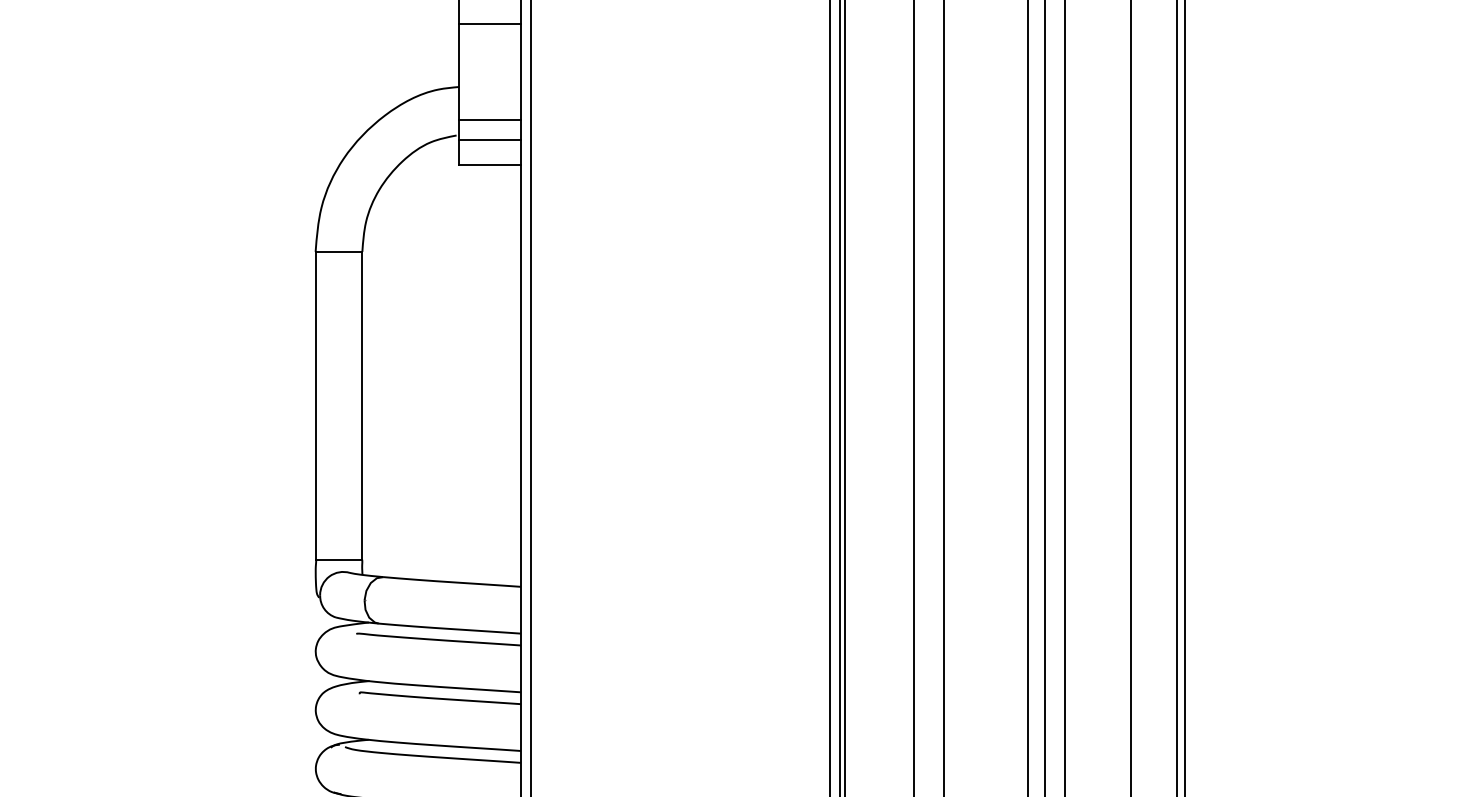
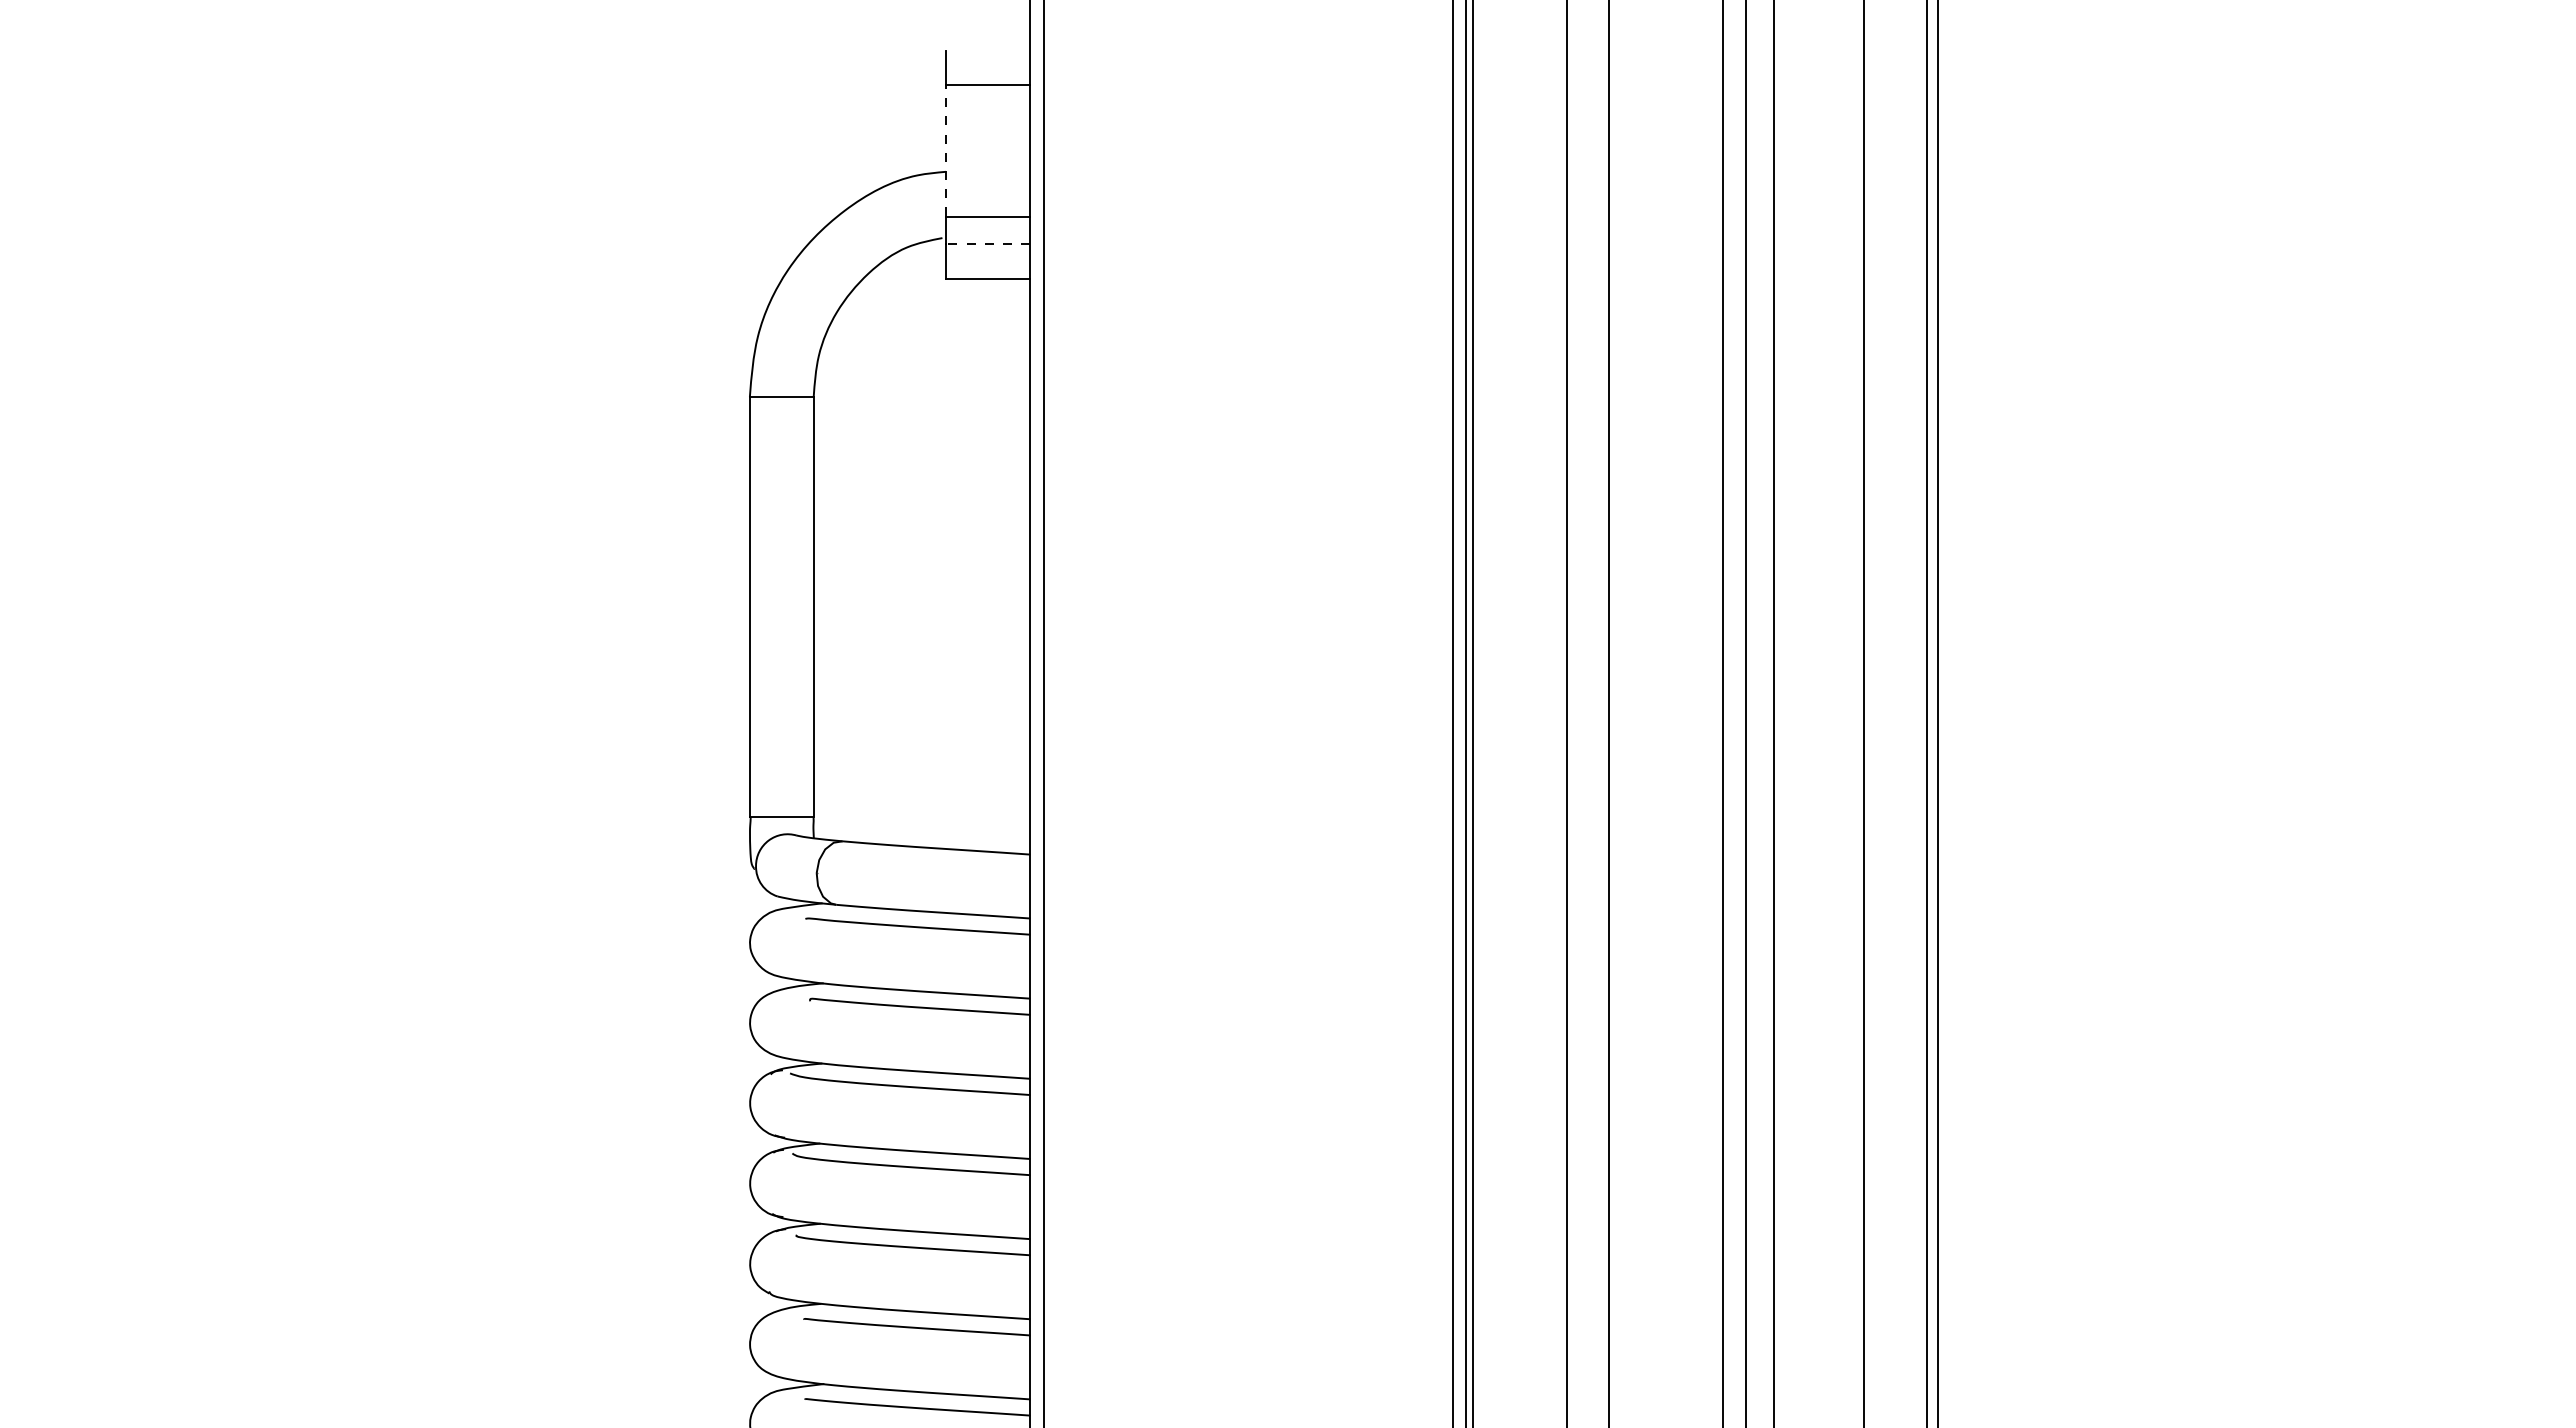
line: (459, 72) -> (946, 151), solid -> dashed
line: (489, 140) -> (987, 244), solid -> dashed

